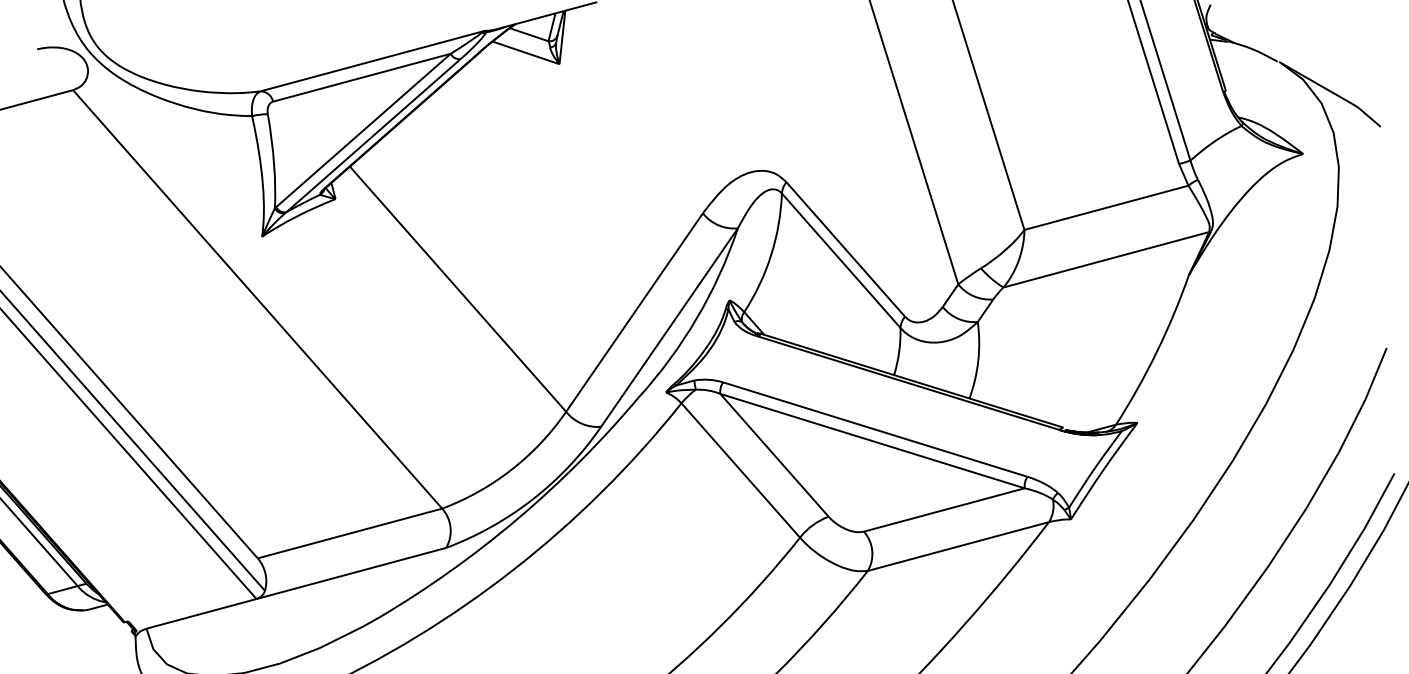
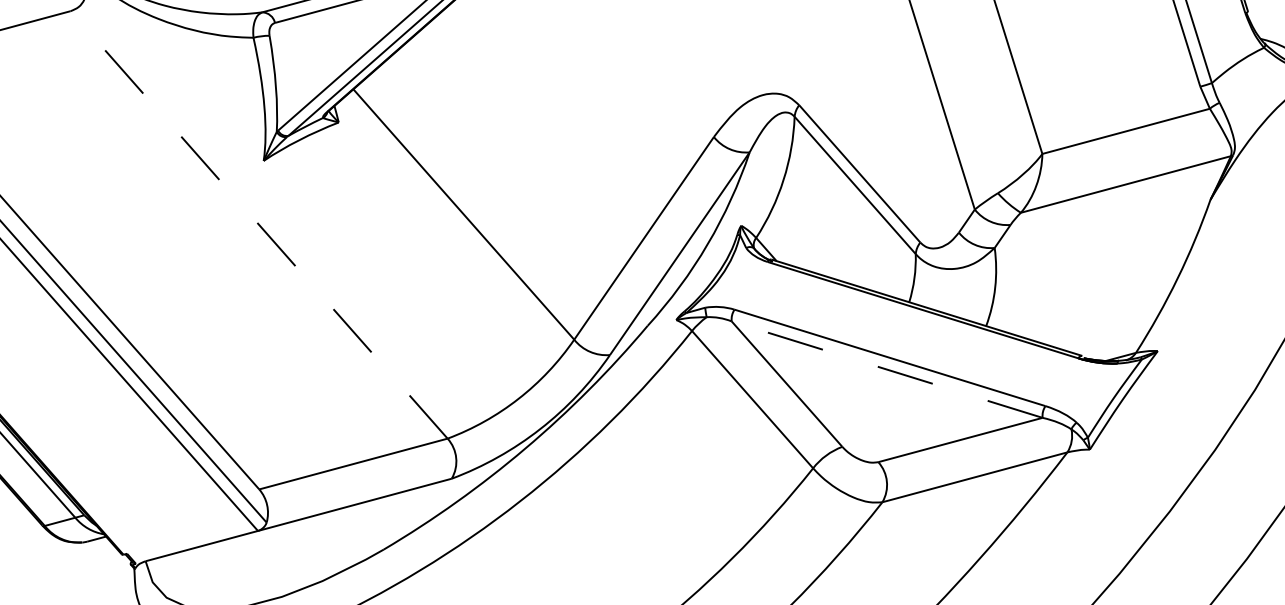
line: (257, 299) -> (258, 225), solid -> dashed
line: (872, 440) -> (887, 369), solid -> dashed

